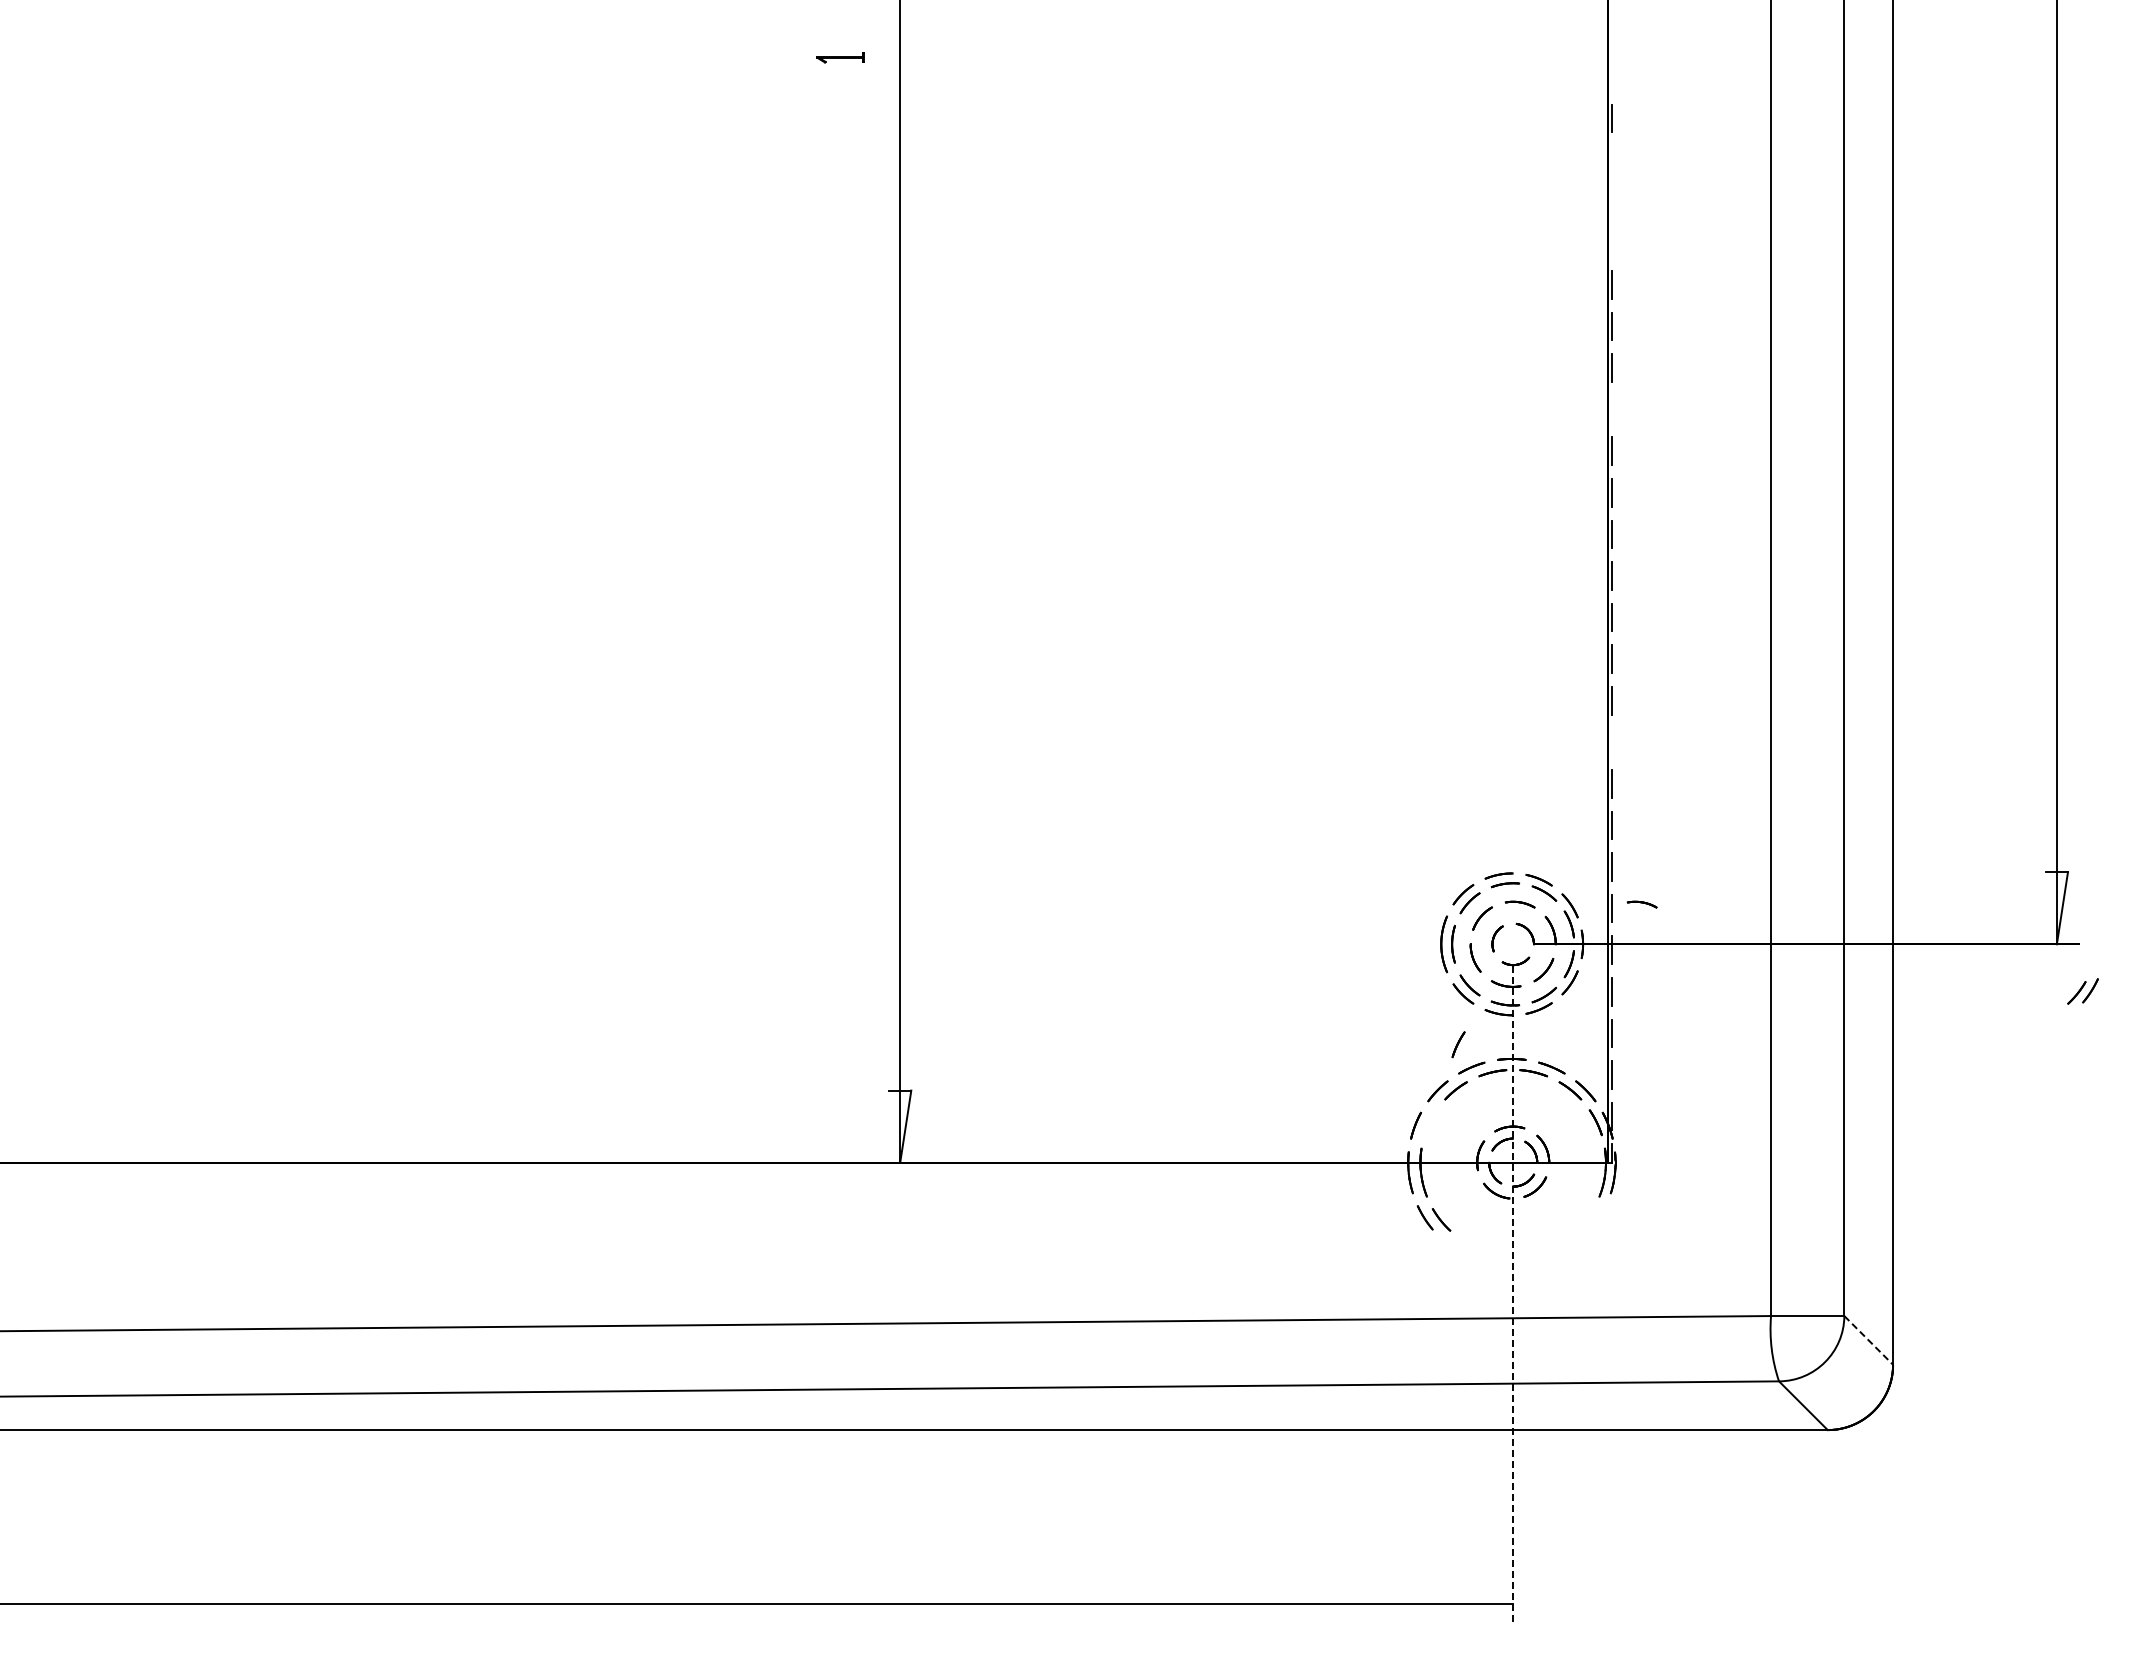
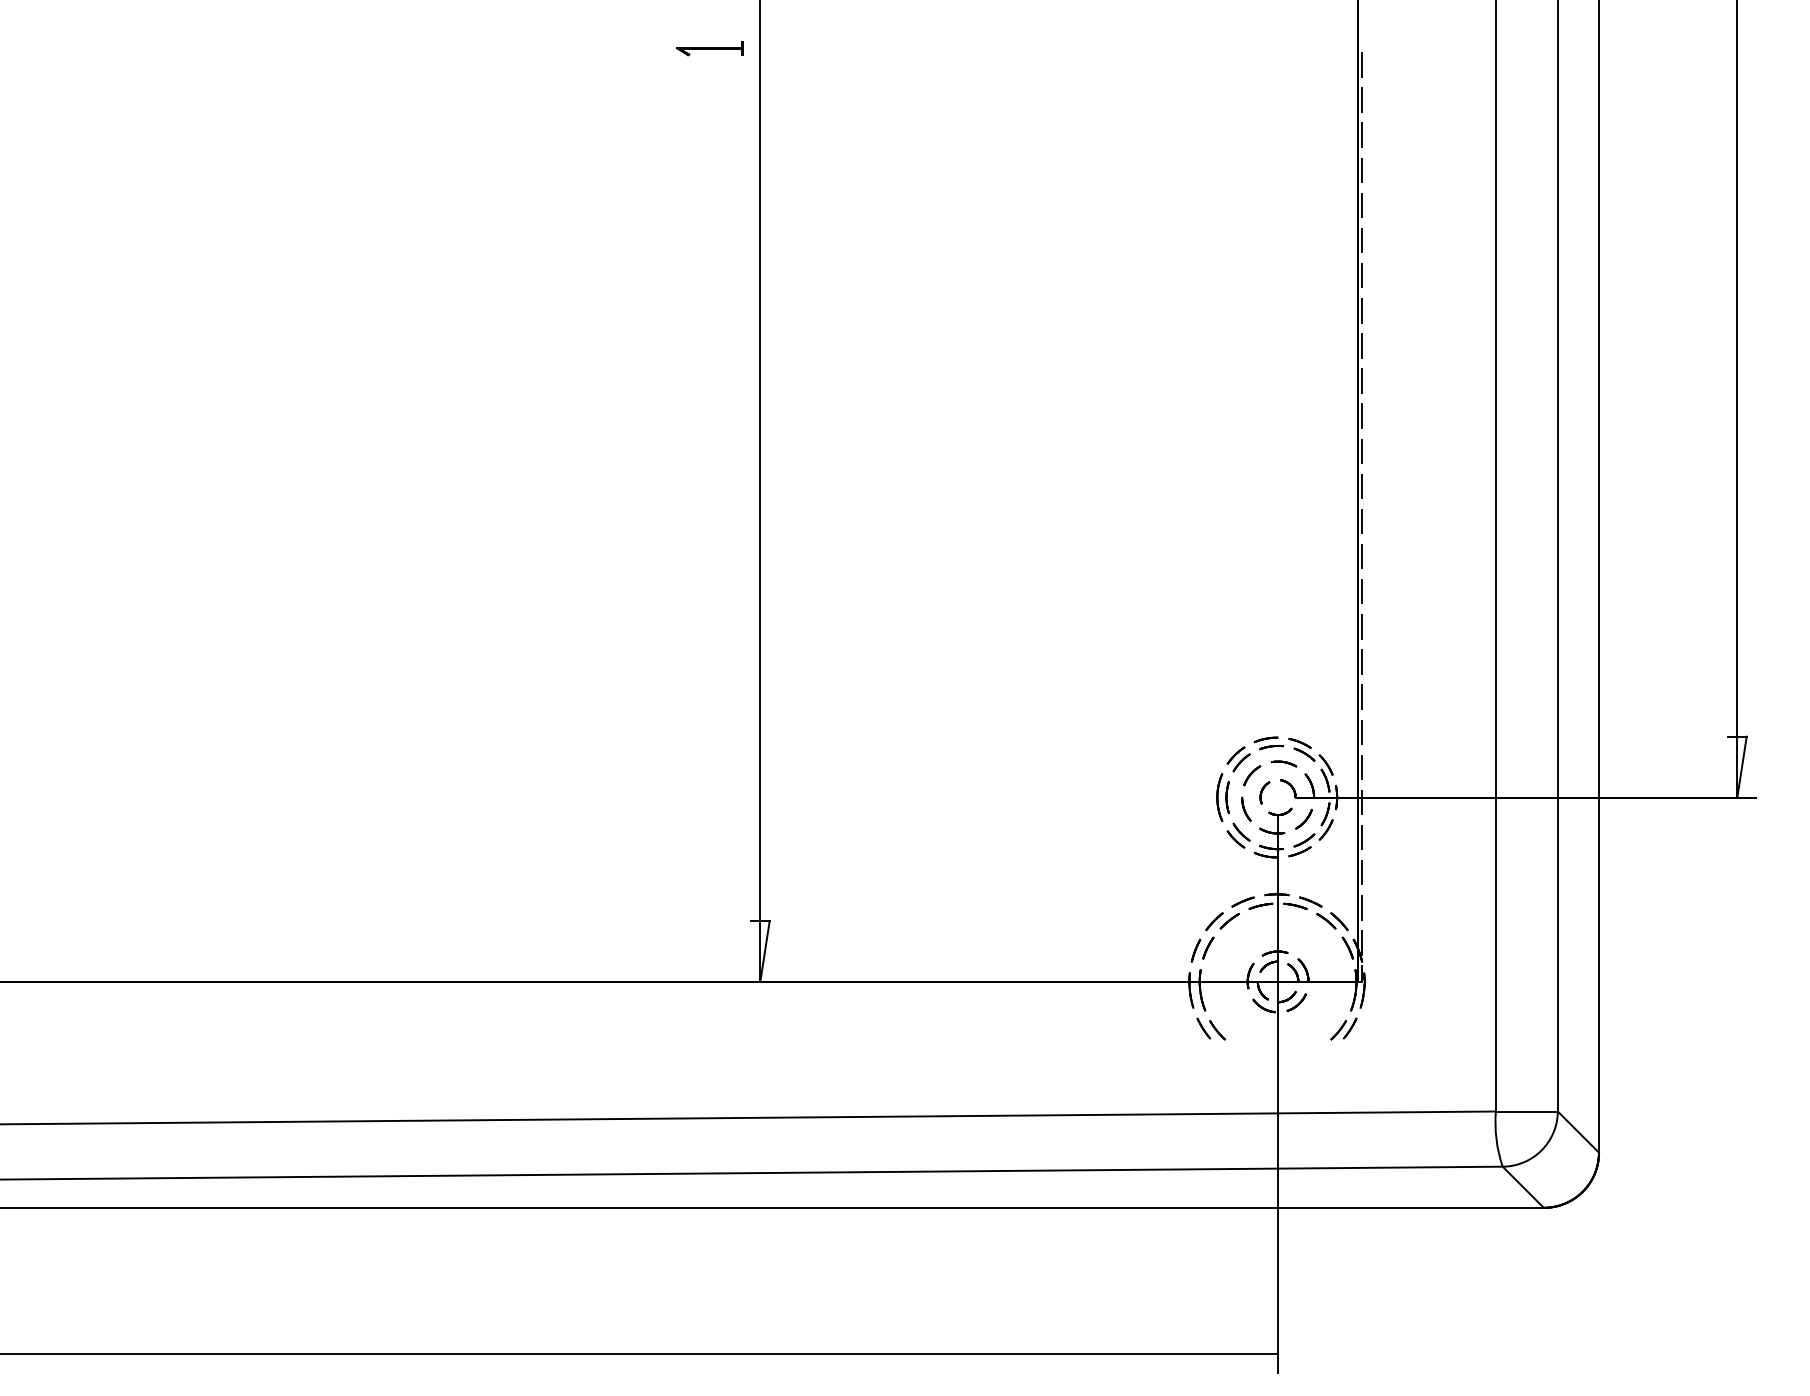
part: (840, 57) -> (709, 48), size x1.67
line: (1611, 76) -> (1361, 64), added
line: (1611, 160) -> (1361, 135), added
line: (1611, 201) -> (1361, 170), added
line: (1611, 243) -> (1361, 205), added
line: (1611, 409) -> (1361, 345), added
line: (1611, 742) -> (1361, 627), added
part: (1641, 904) -> (1386, 763), removed
part: (2082, 991) -> (1343, 1029), moved
line: (1458, 1044) -> (1208, 948), moved
line: (1513, 1295) -> (1278, 1094), dashed -> solid
line: (1869, 1340) -> (1579, 1132), dashed -> solid

